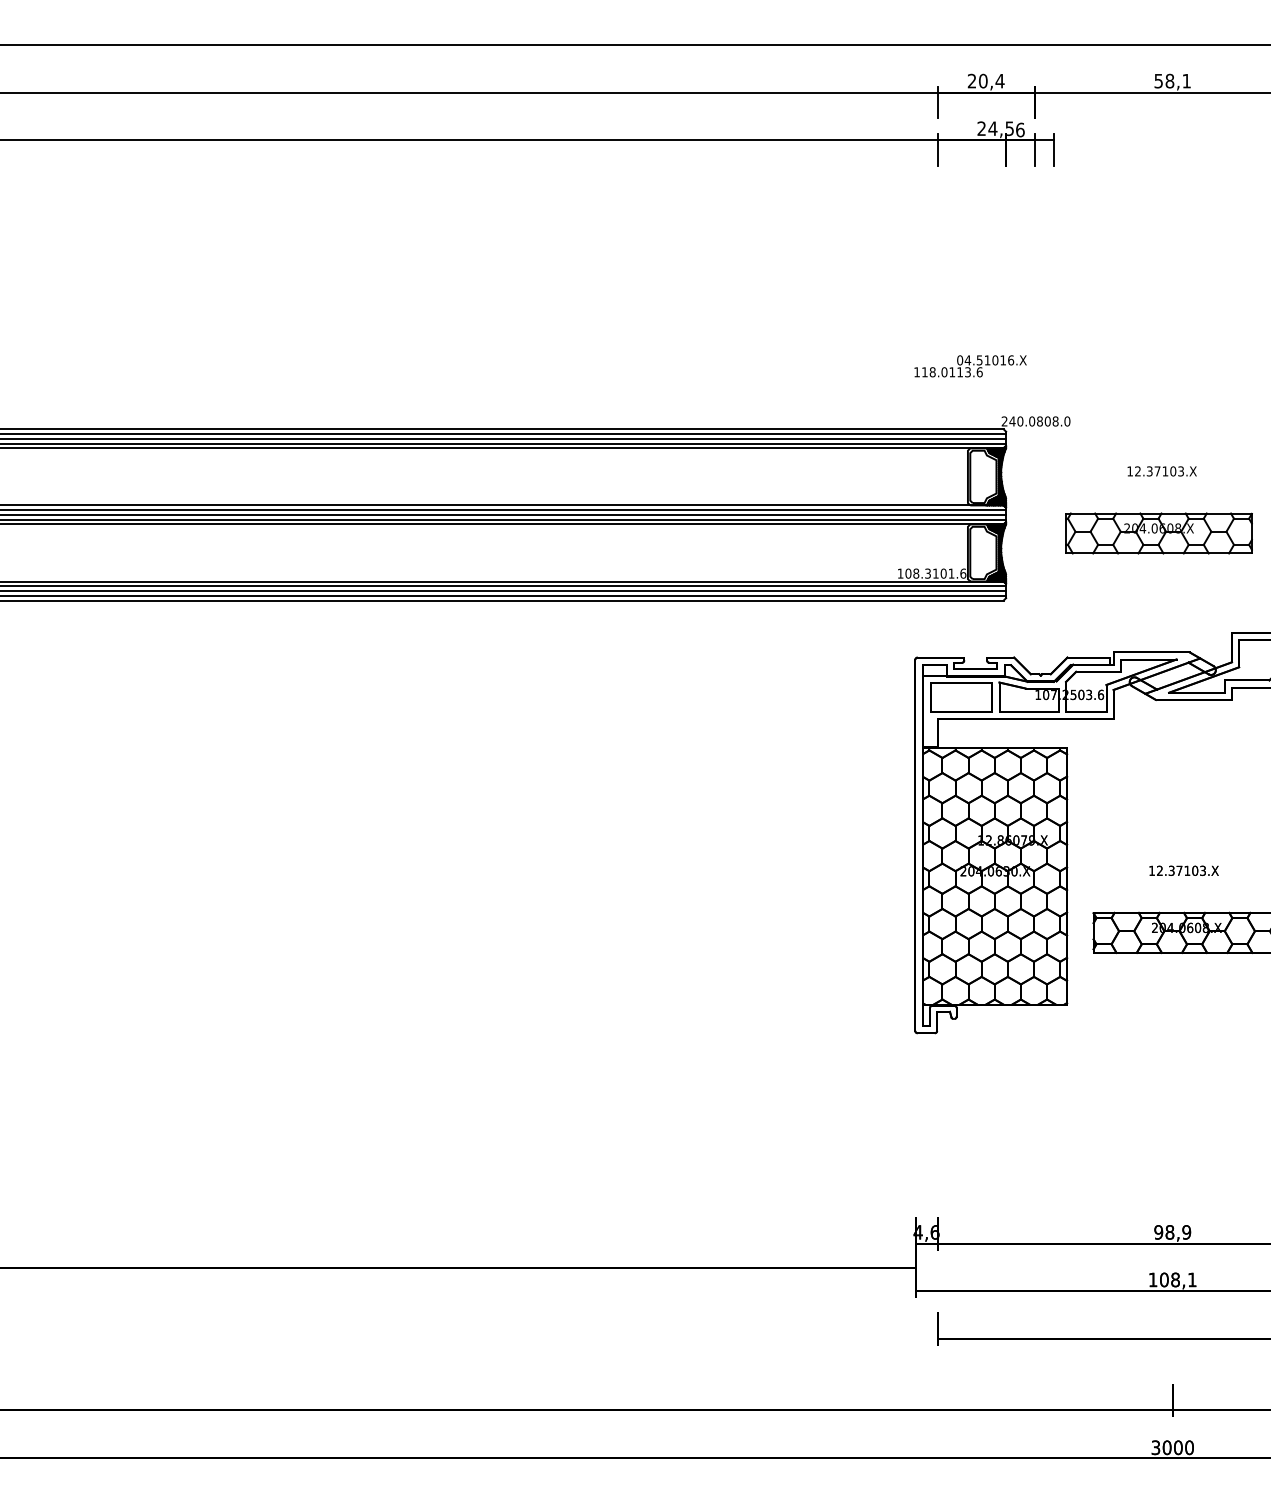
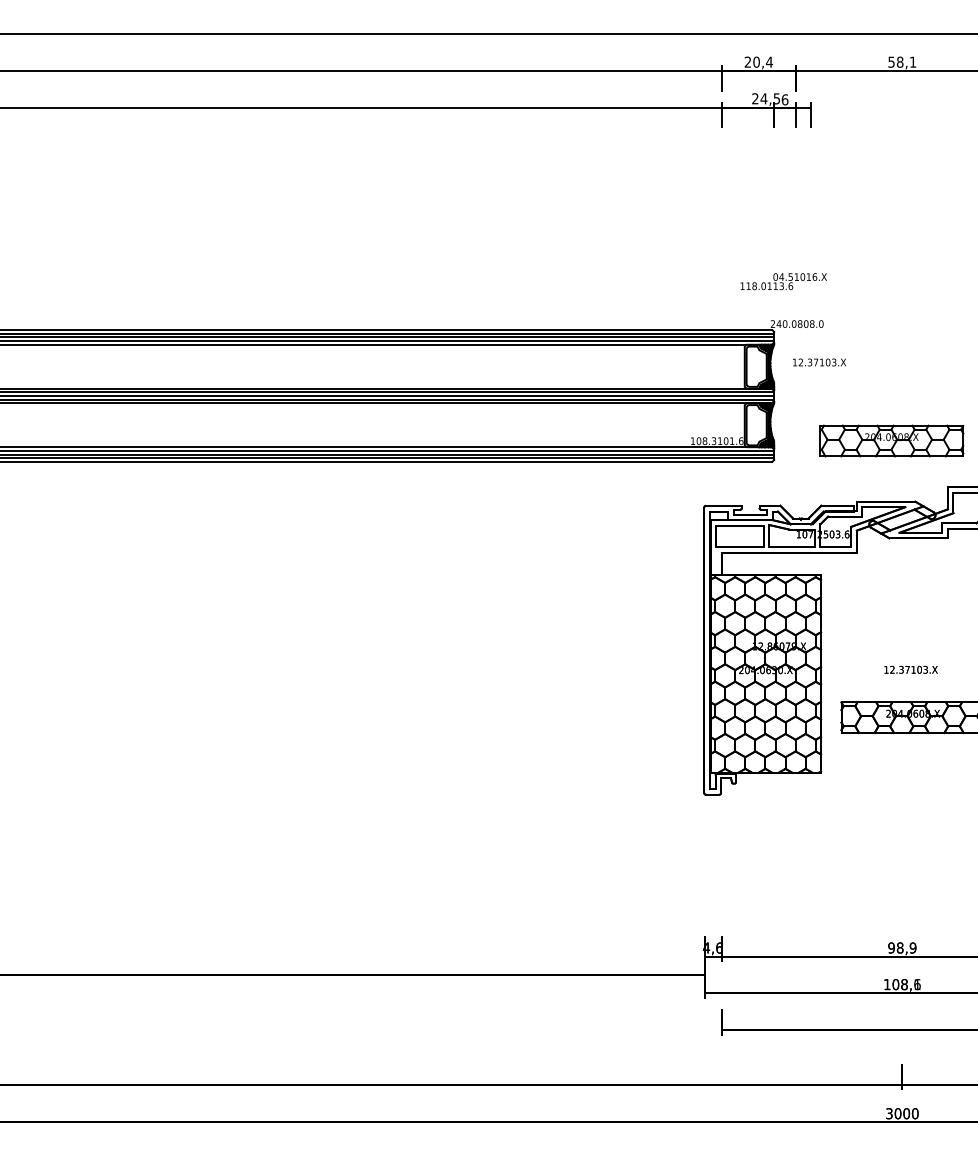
text: (970, 366) -> (783, 281), moved
text: (1161, 471) -> (819, 362), moved
part: (1158, 533) -> (891, 441), moved
text: (1192, 1279) -> (917, 984), 108,1 -> 108,6

